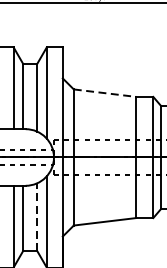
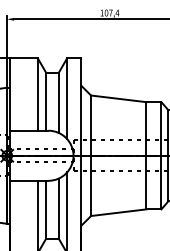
line: (104, 92) -> (118, 98), dashed -> solid
line: (37, 217) -> (58, 208), dashed -> solid

